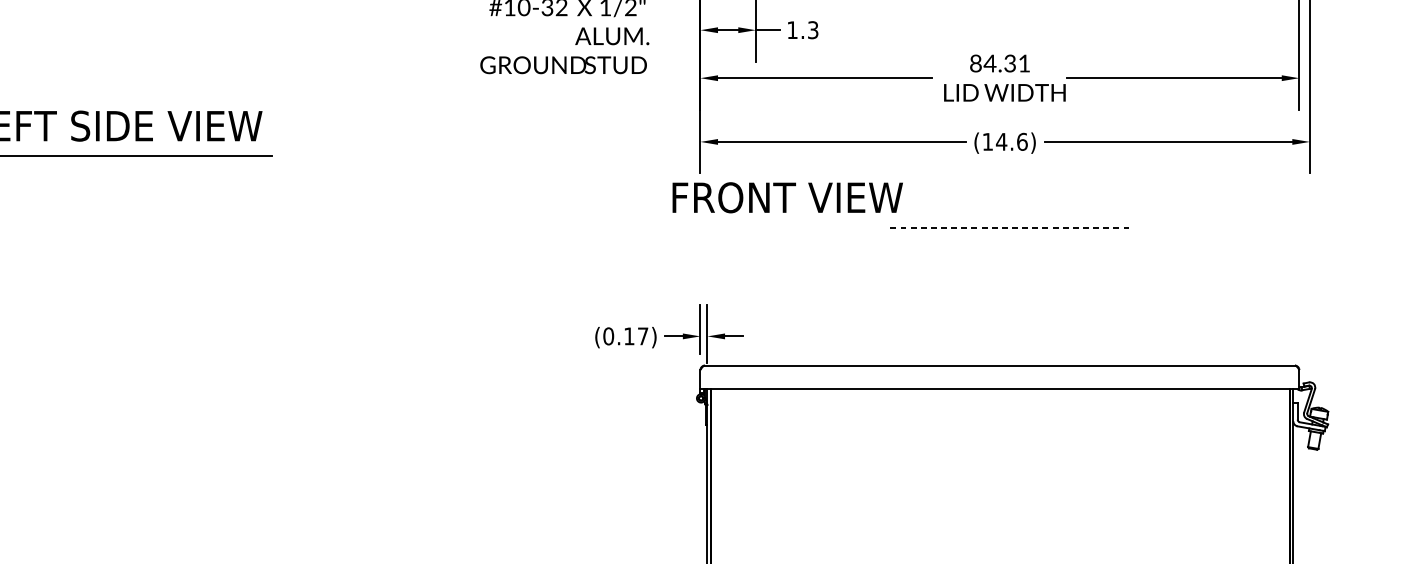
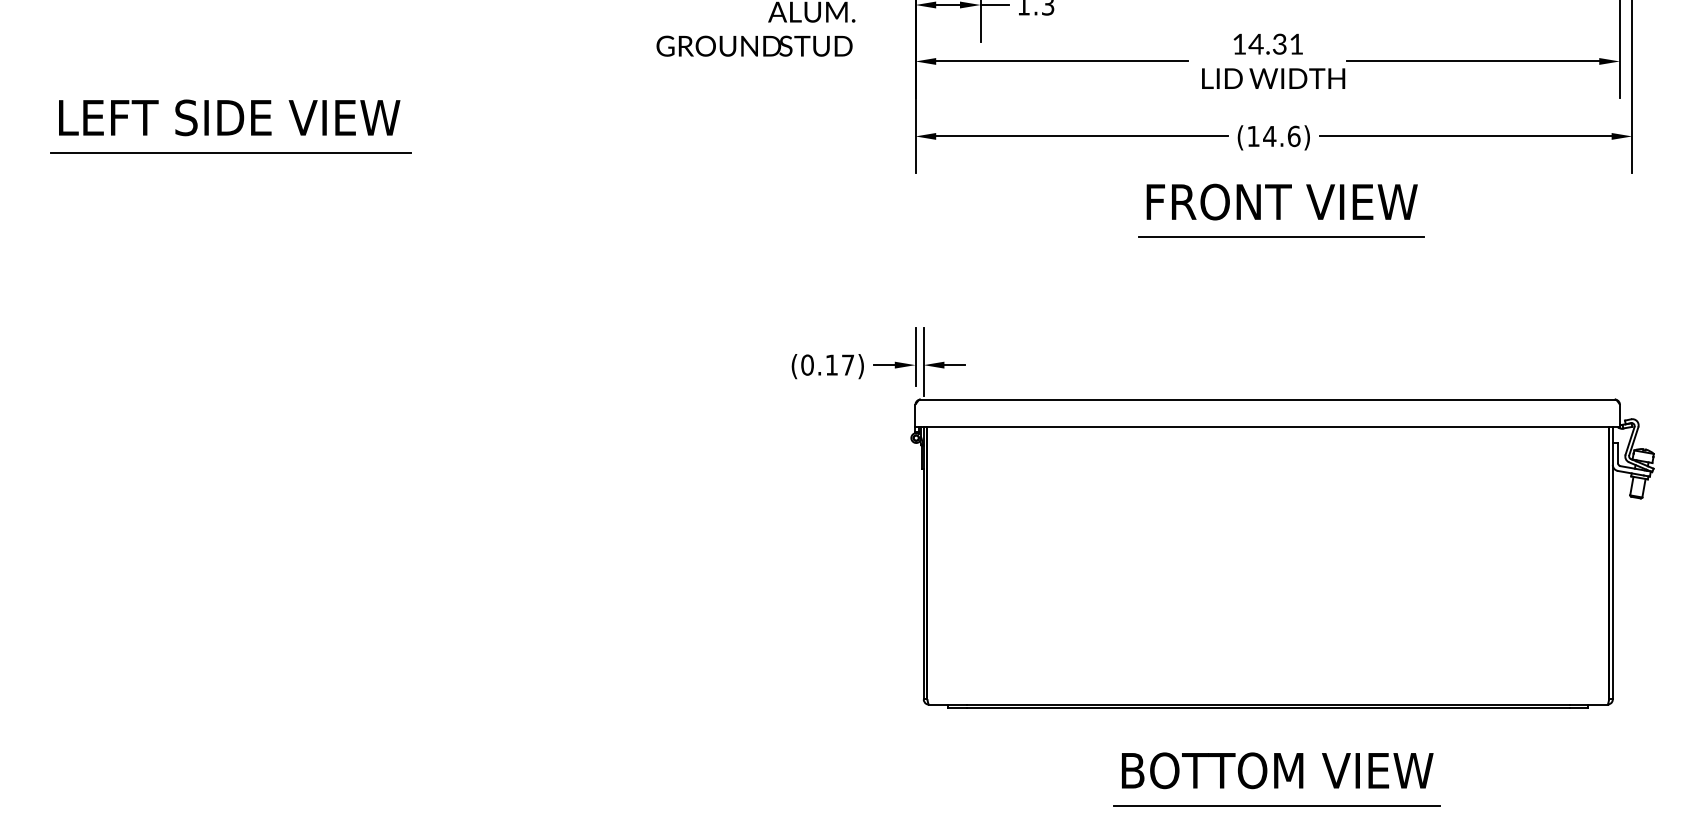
text: (975, 62) -> (1239, 43), 84.31 -> 14.31
text: (787, 197) -> (1281, 201), moved
line: (1011, 227) -> (1281, 237), dashed -> solid

